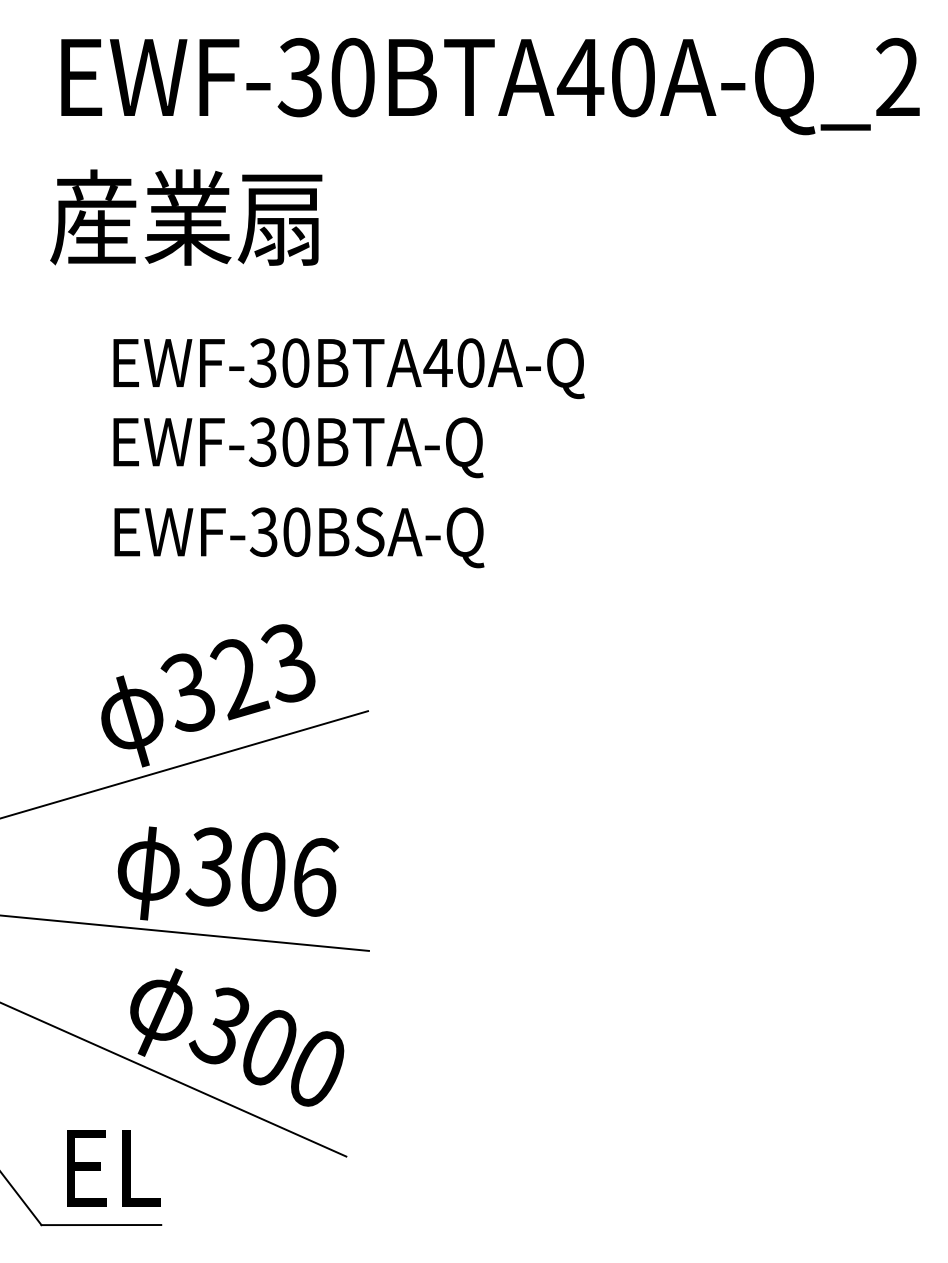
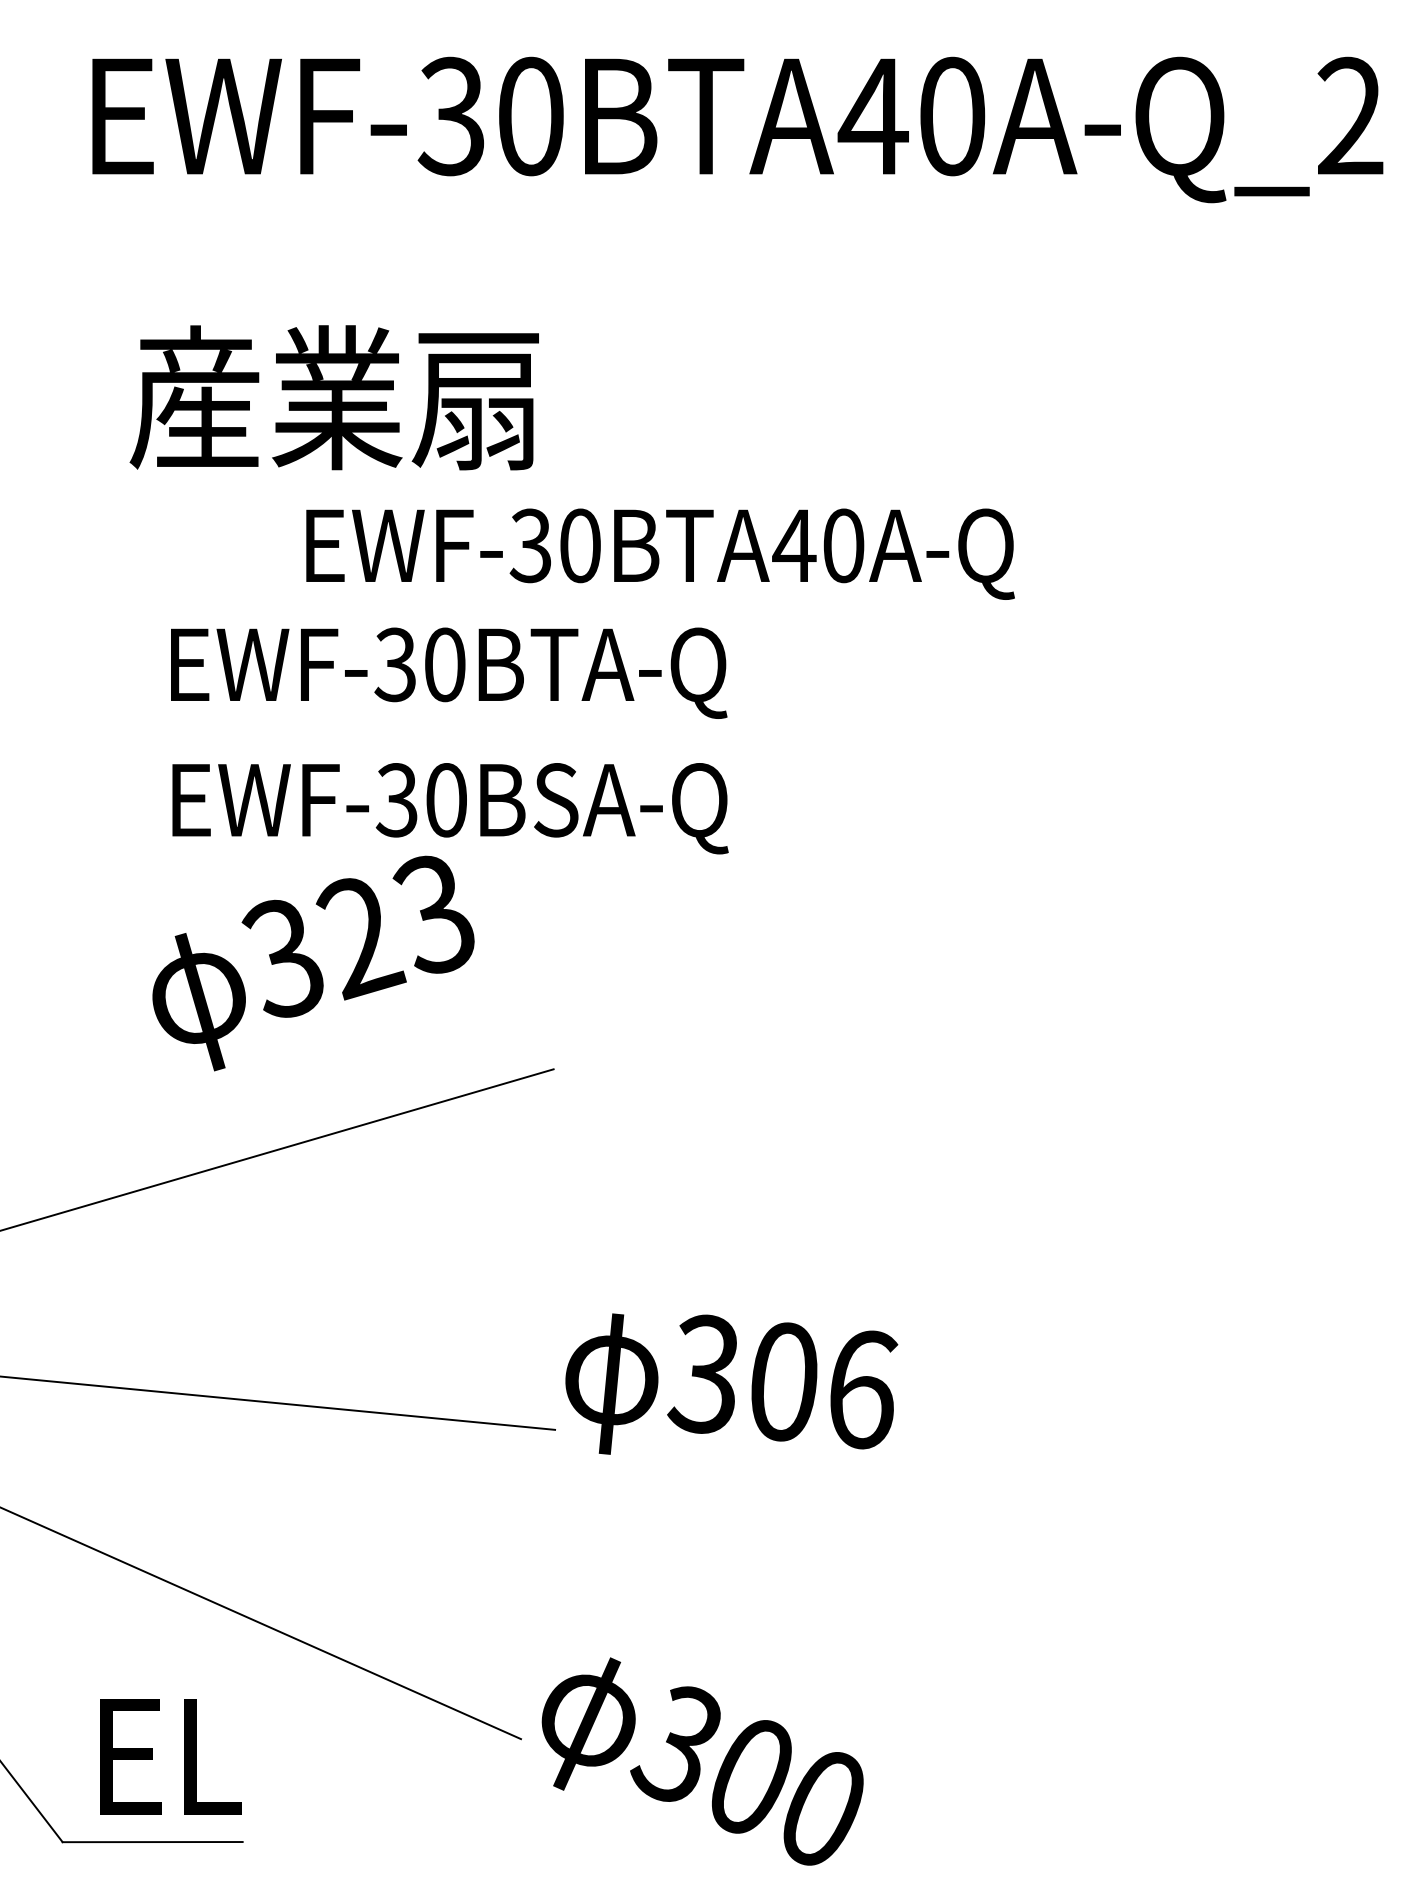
text: (186, 217) -> (334, 397), moved
text: (348, 368) -> (659, 554), moved
text: (208, 695) -> (313, 963), moved
text: (228, 873) -> (731, 1384), moved
text: (237, 1037) -> (703, 1761), moved

